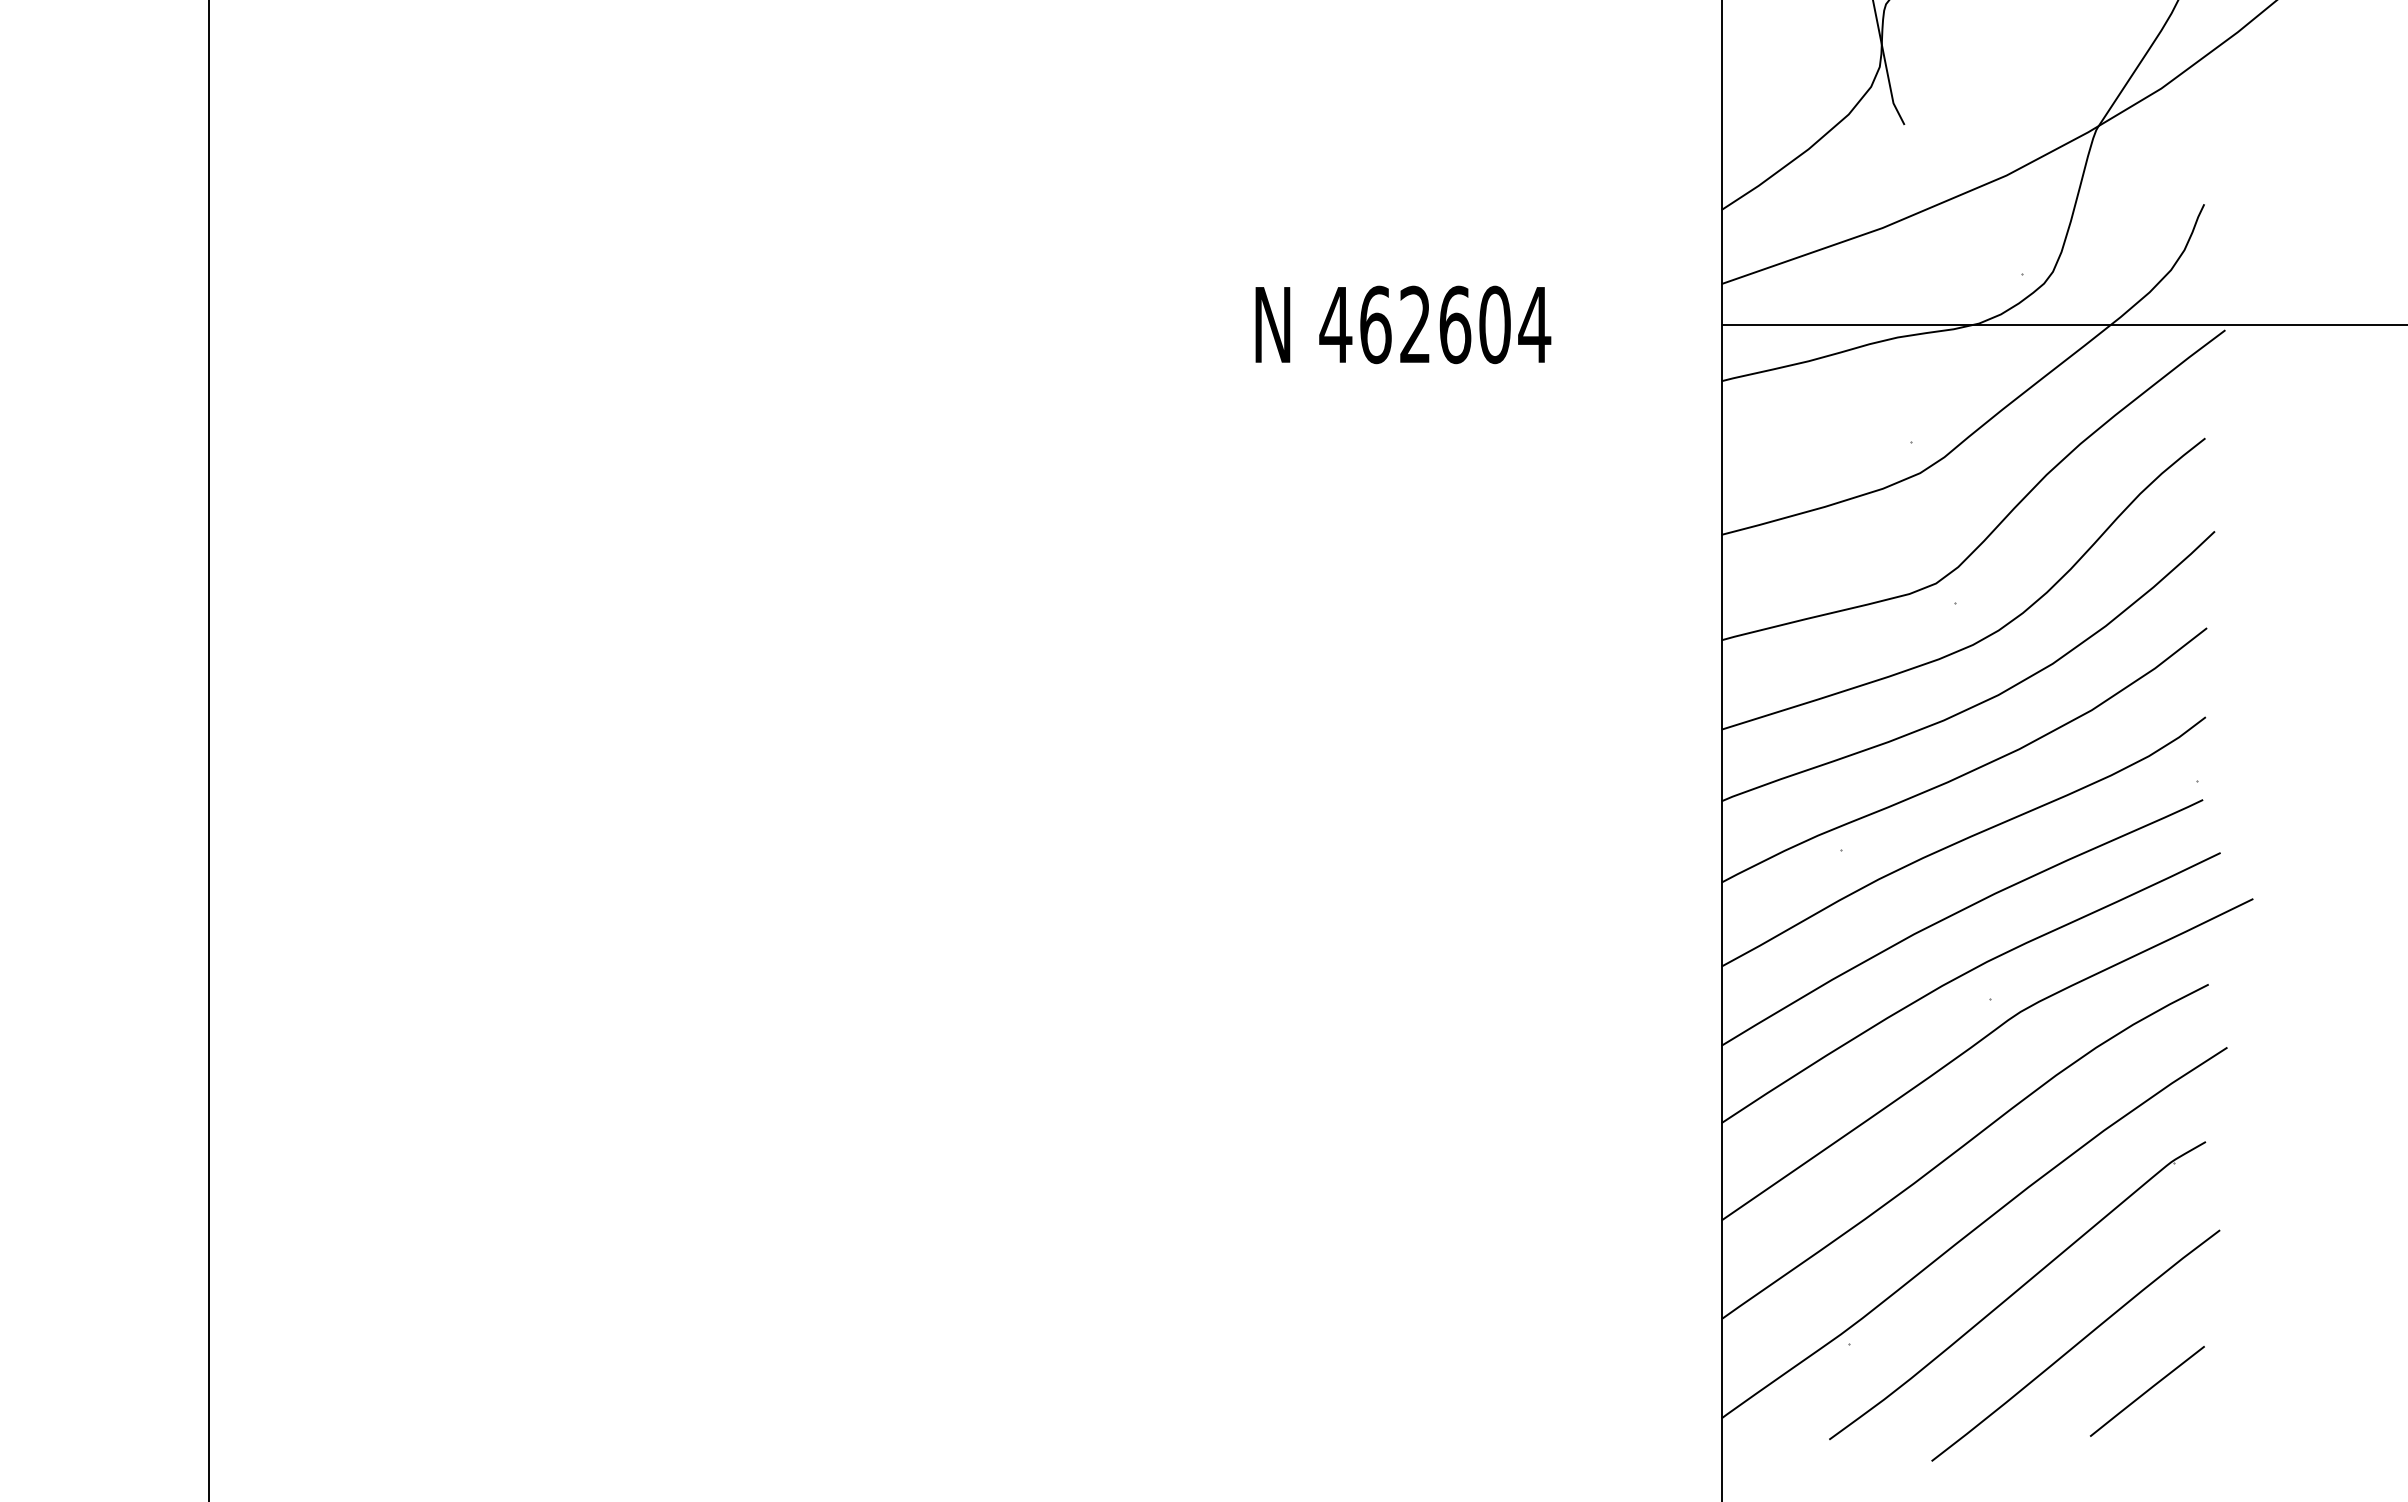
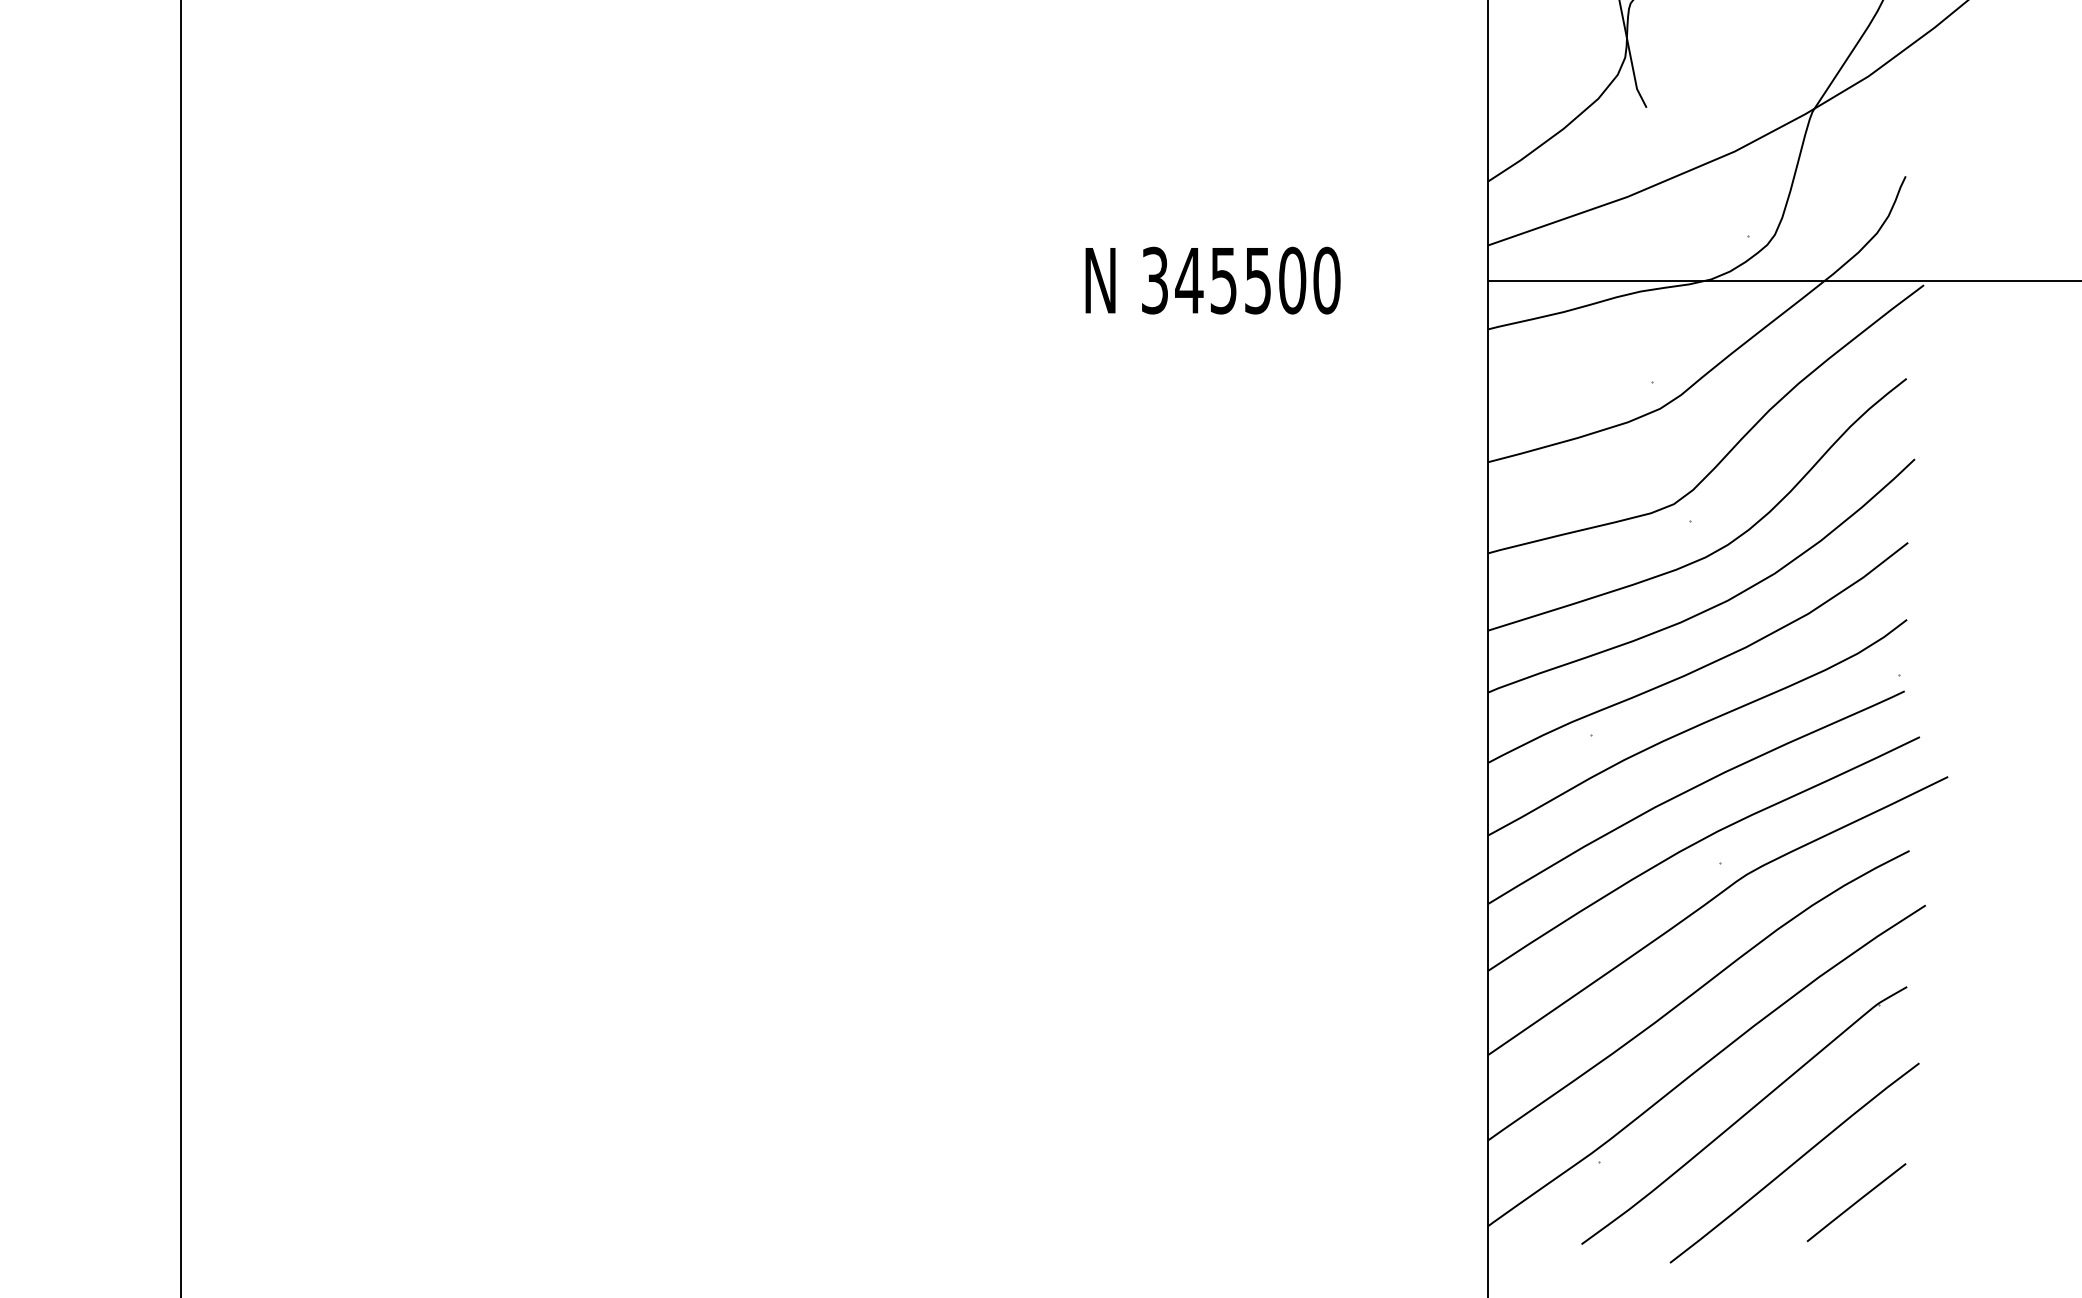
text: (1435, 324) -> (1241, 280), 462604 -> 345500

